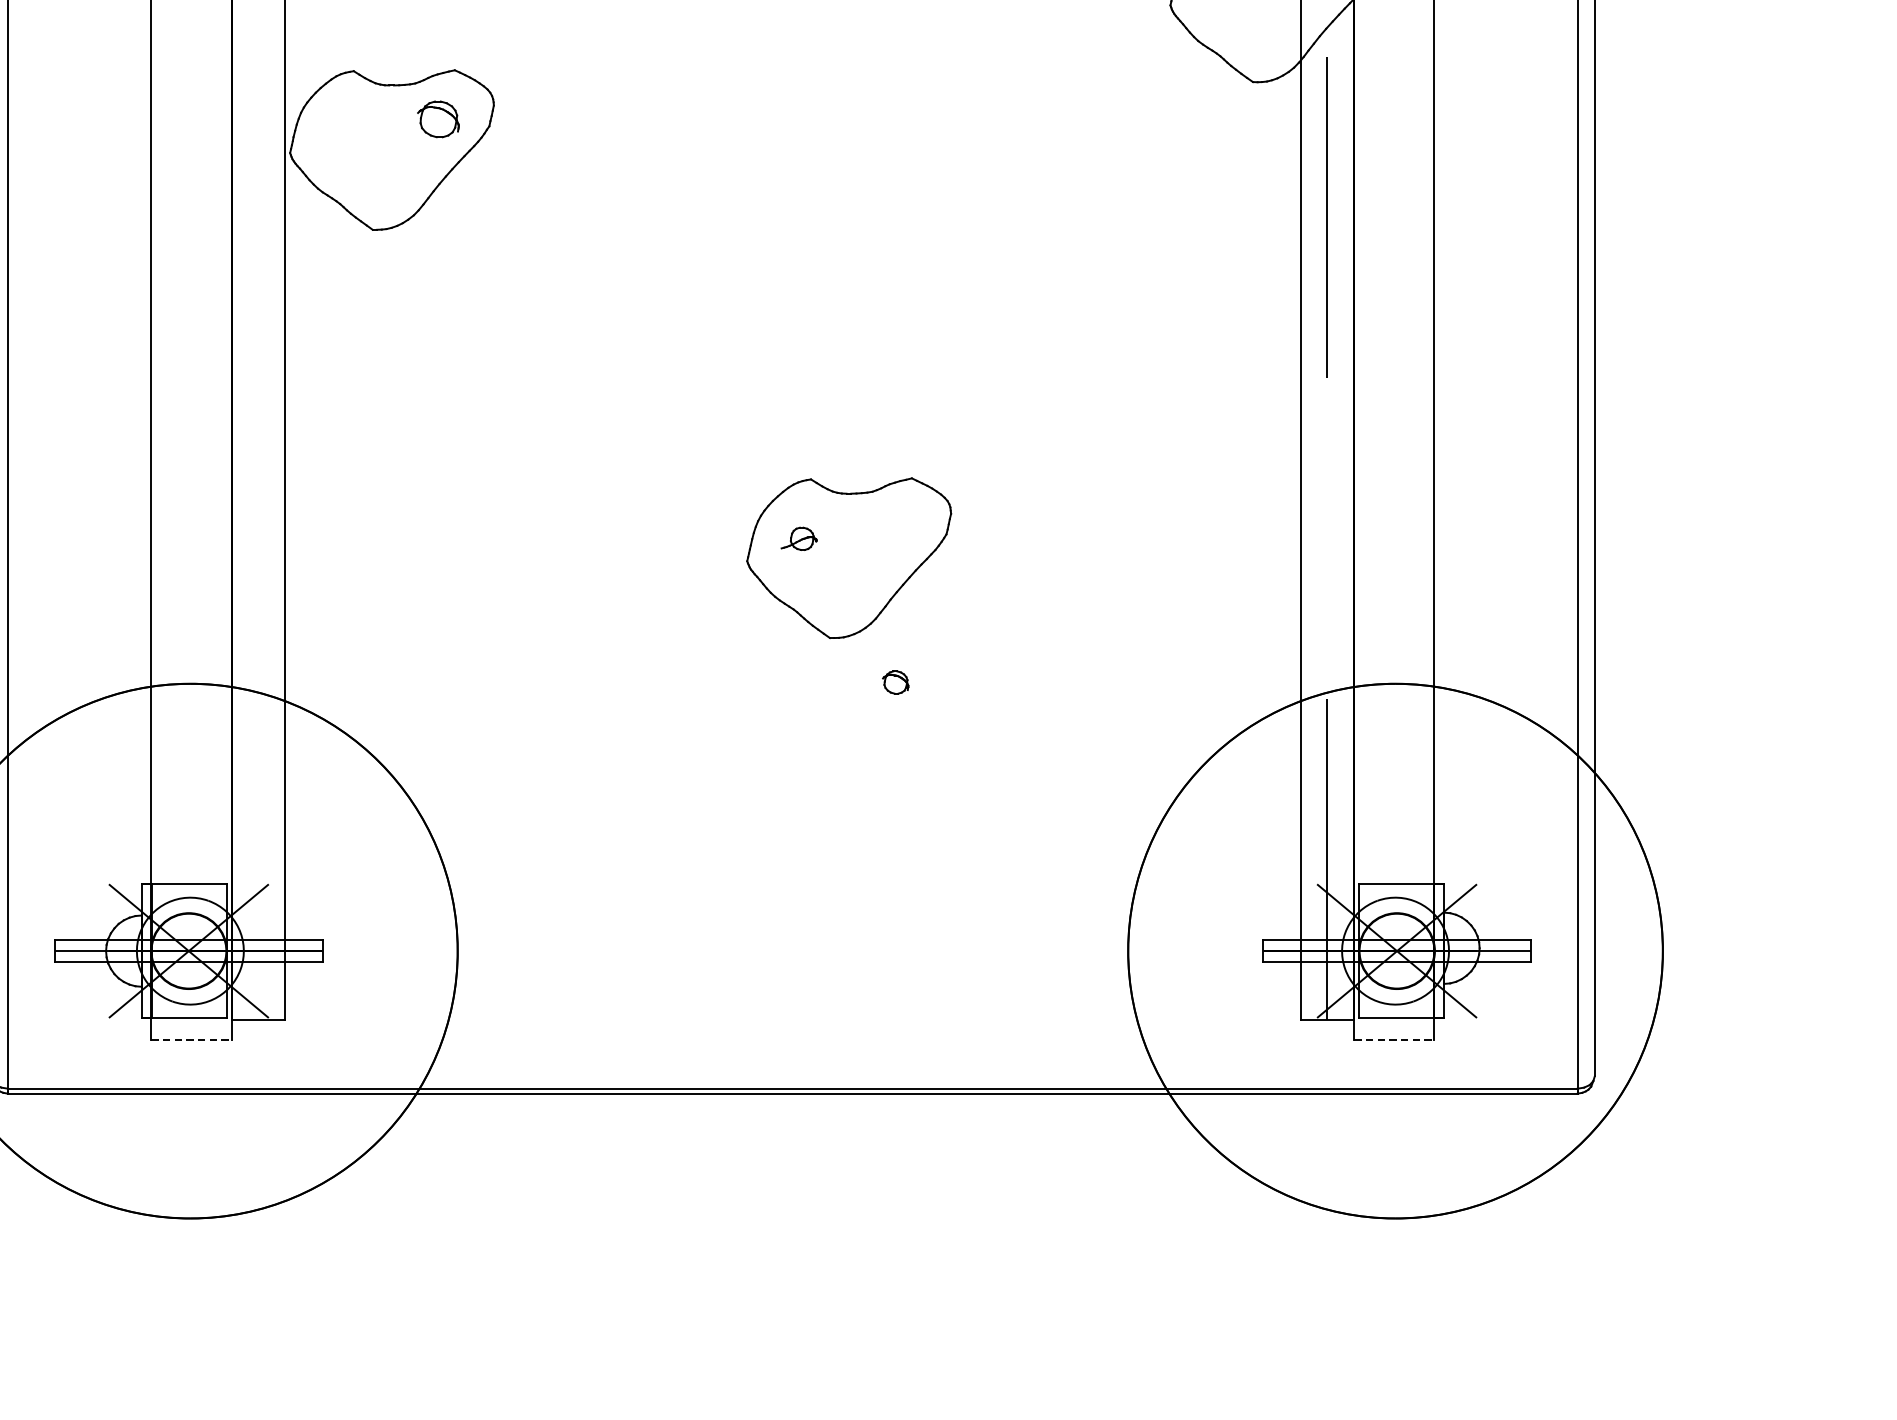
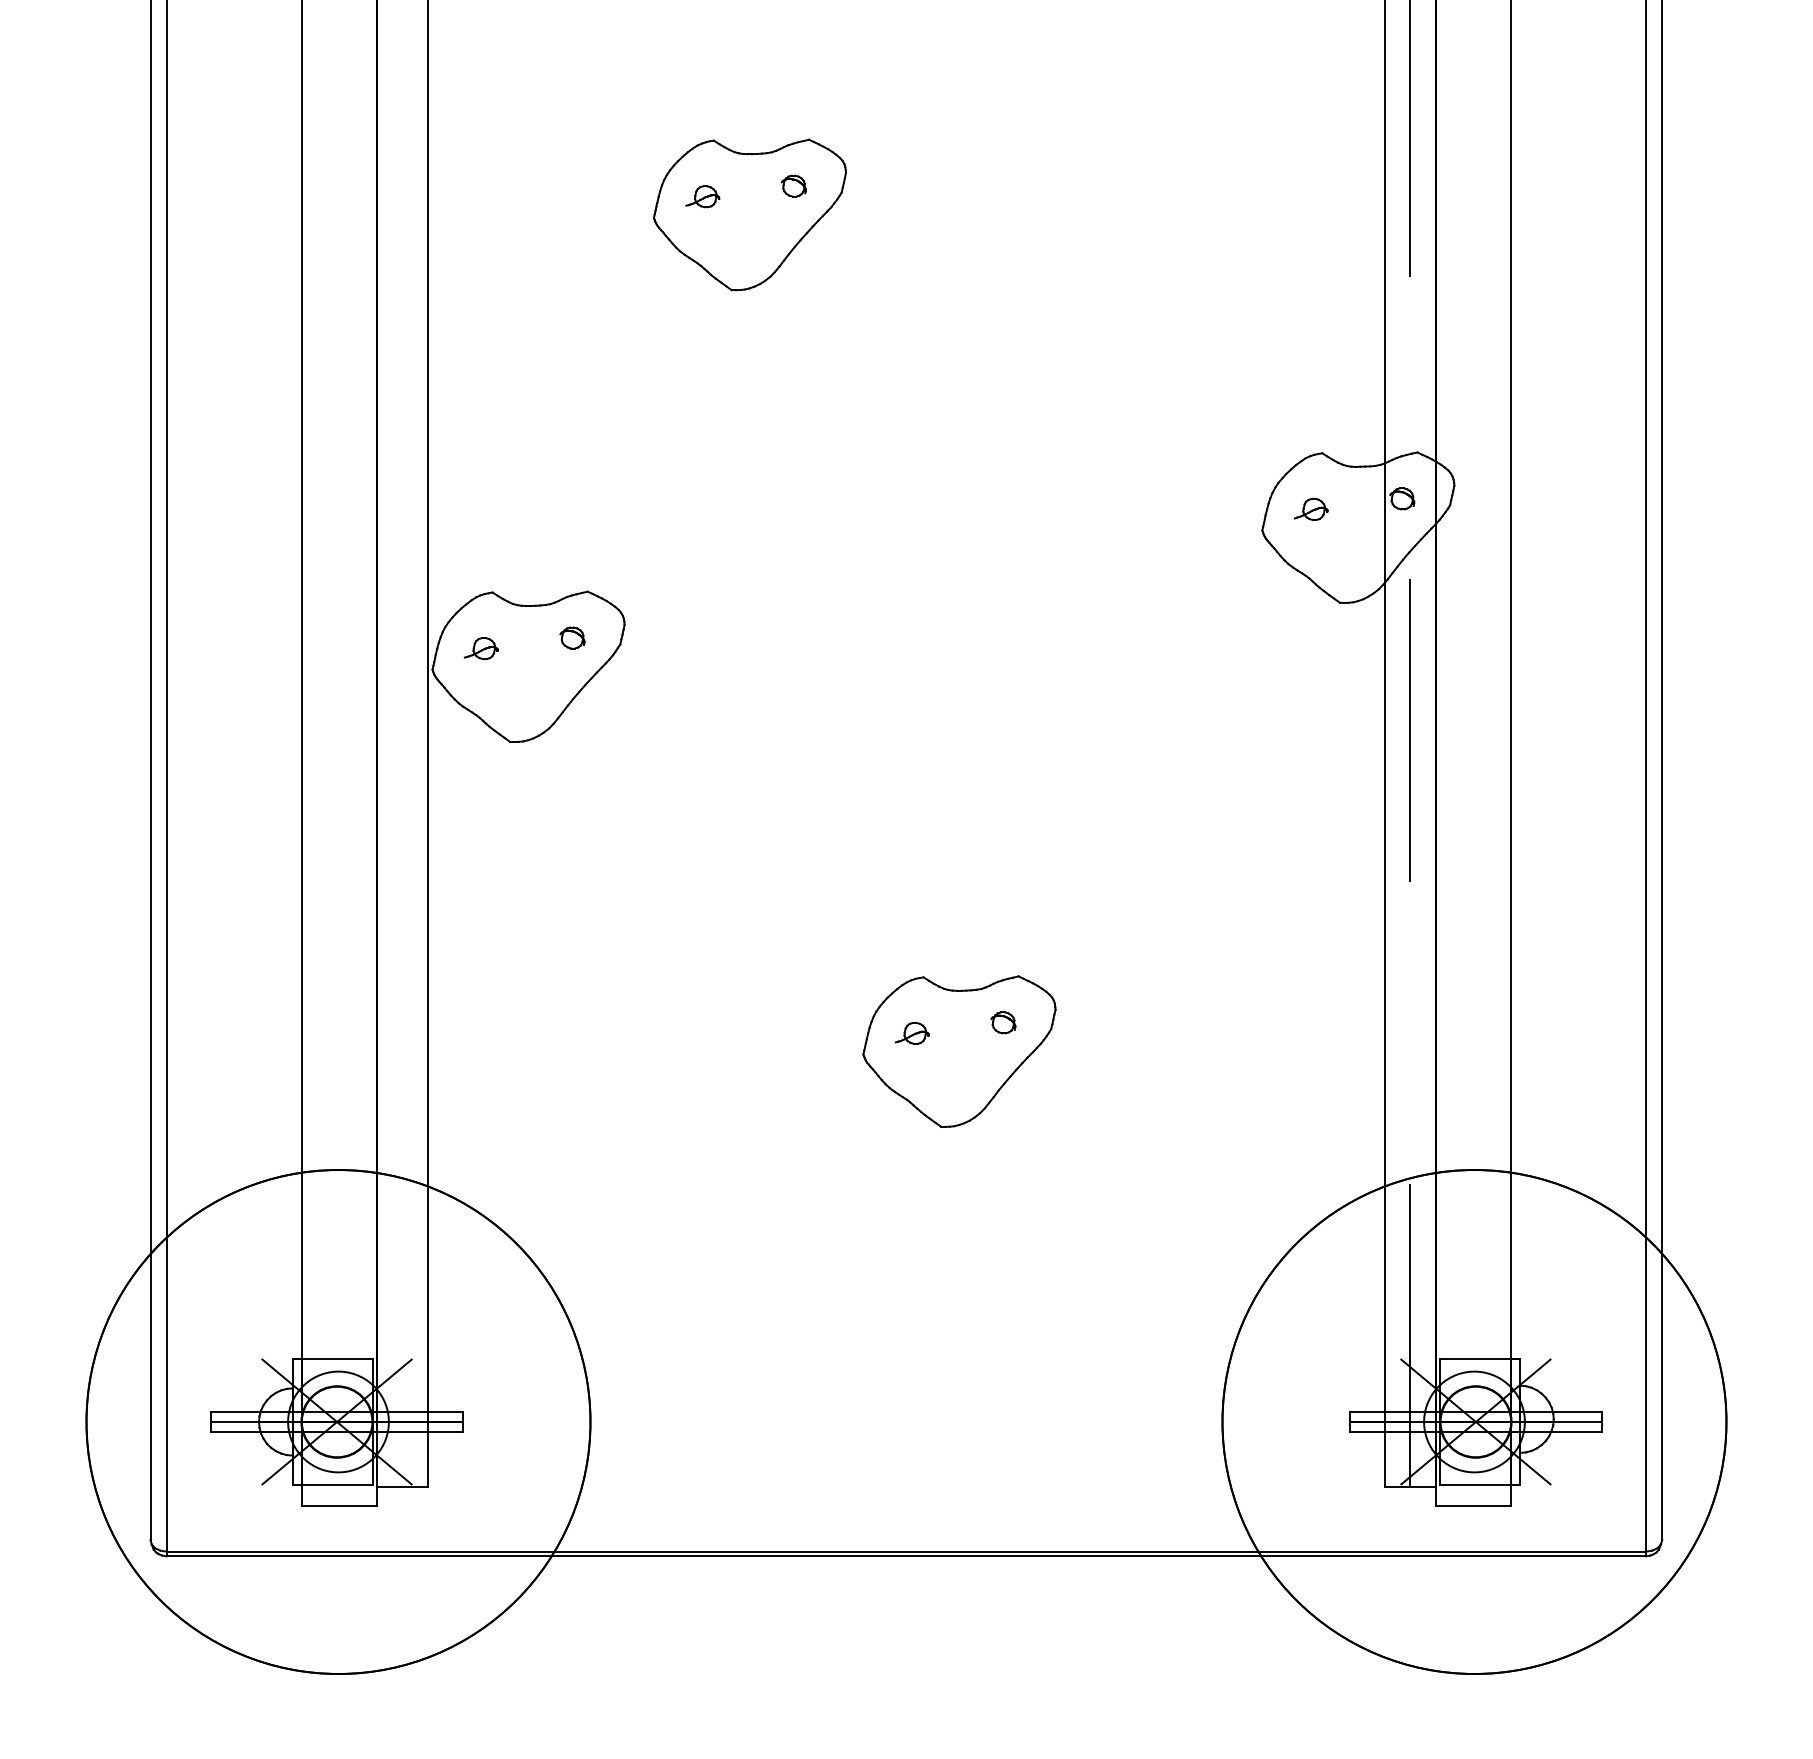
part: (438, 118) -> (572, 637), size x0.62
part: (341, 130) -> (480, 648), added
part: (895, 682) -> (1003, 1022), moved
line: (191, 1039) -> (339, 1505), dashed -> solid
line: (1394, 1039) -> (1473, 1505), dashed -> solid

